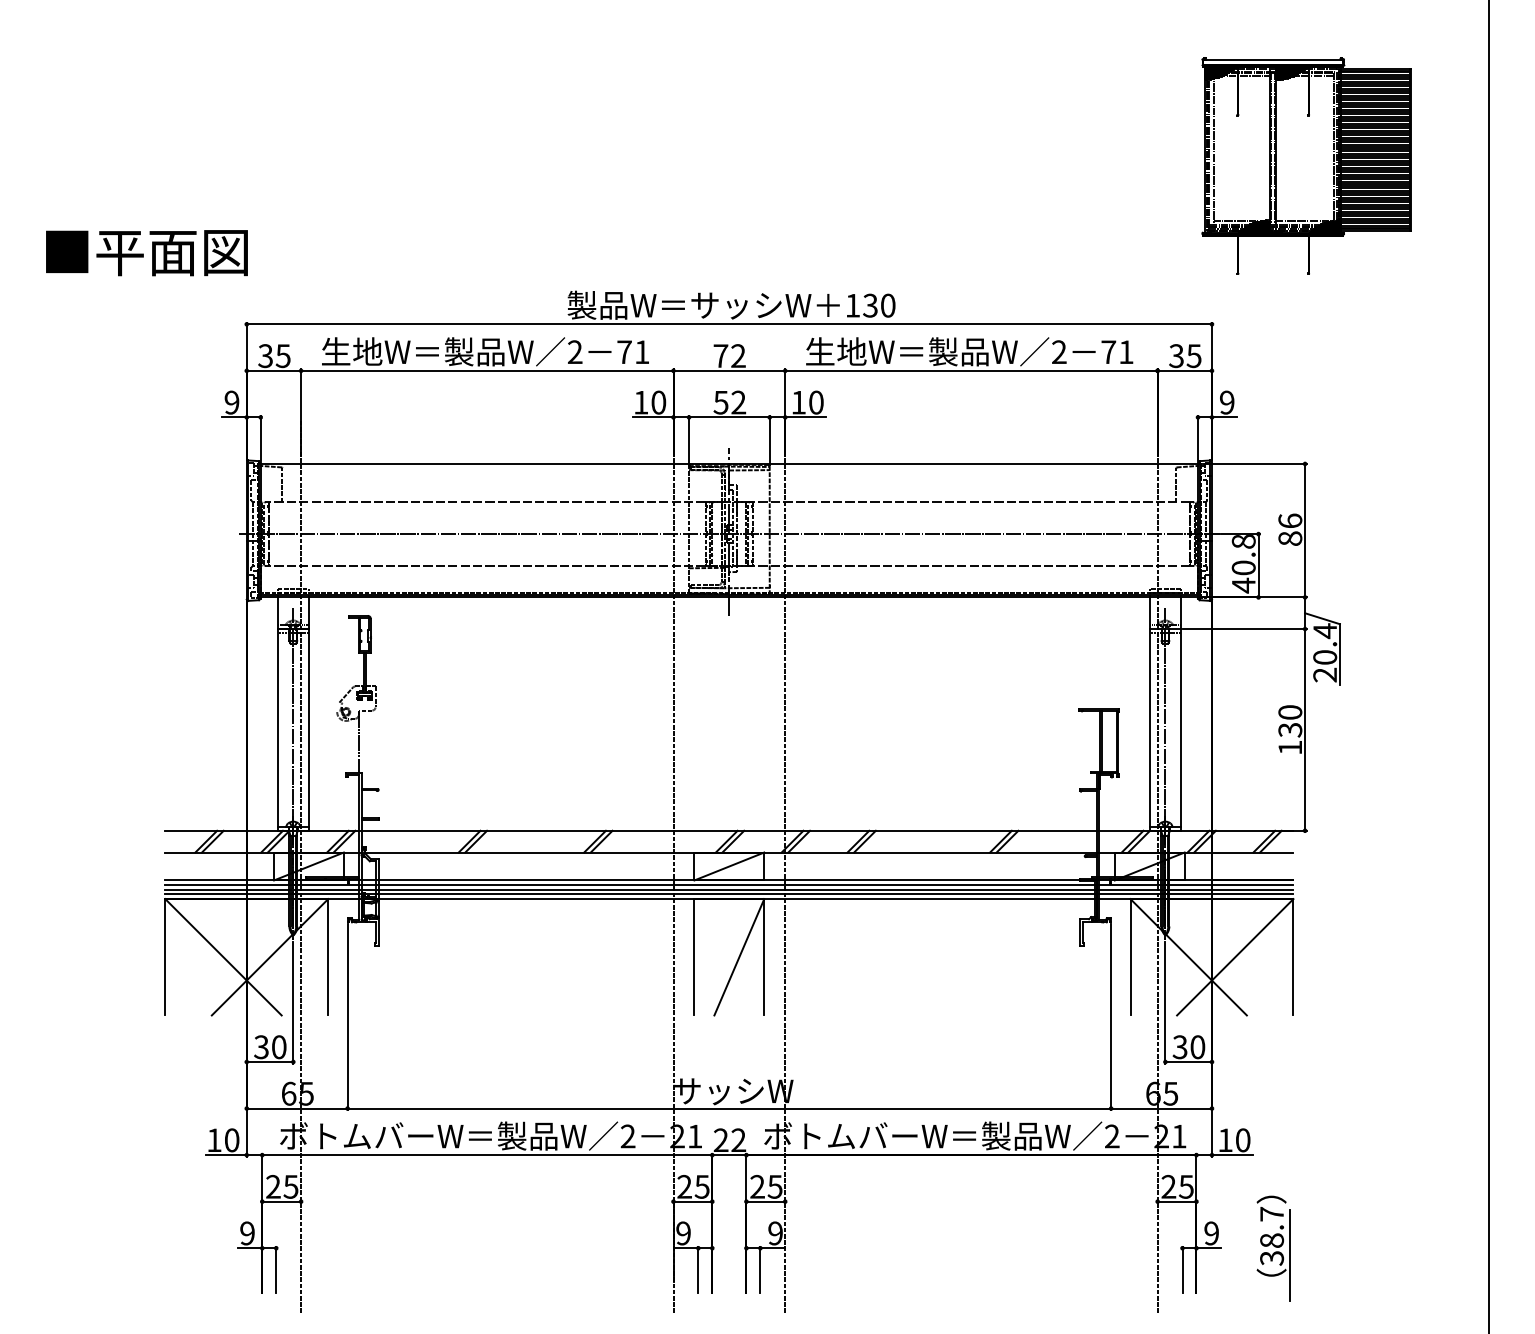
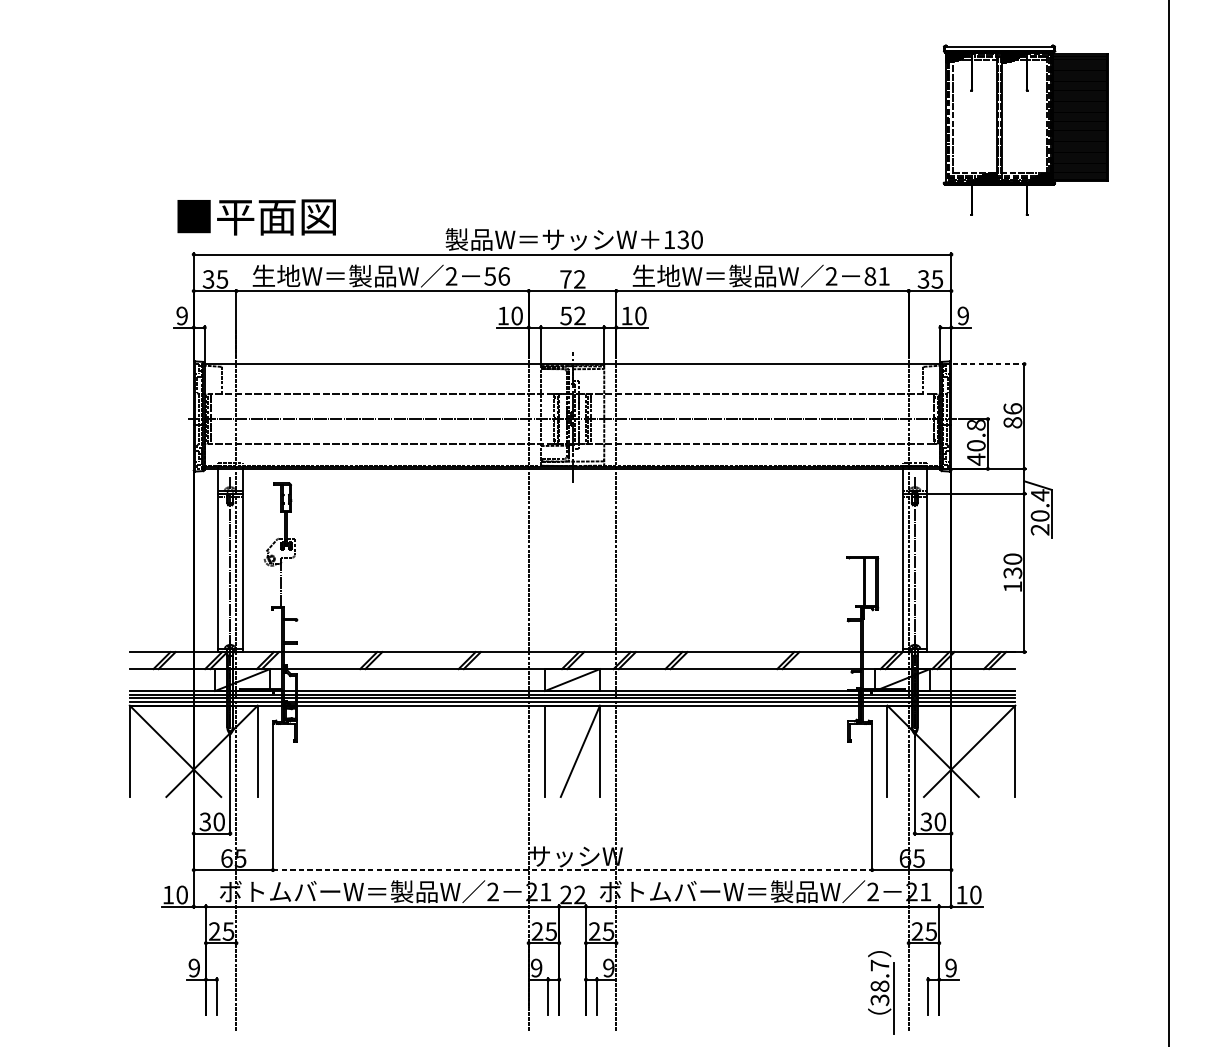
text: (146, 253) -> (256, 217), moved
text: (633, 352) -> (497, 276), 71 -> 56
text: (1108, 352) -> (870, 276), 71 -> 81
line: (1254, 463) -> (984, 363), solid -> dashed
line: (729, 1108) -> (572, 870), solid -> dashed
part: (1273, 1248) -> (881, 992), moved

